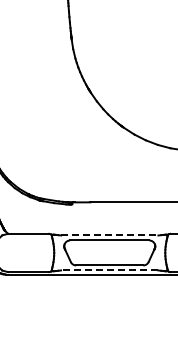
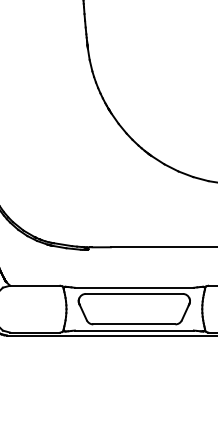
line: (109, 235) -> (134, 287), dashed -> solid
line: (109, 270) -> (134, 330), dashed -> solid

